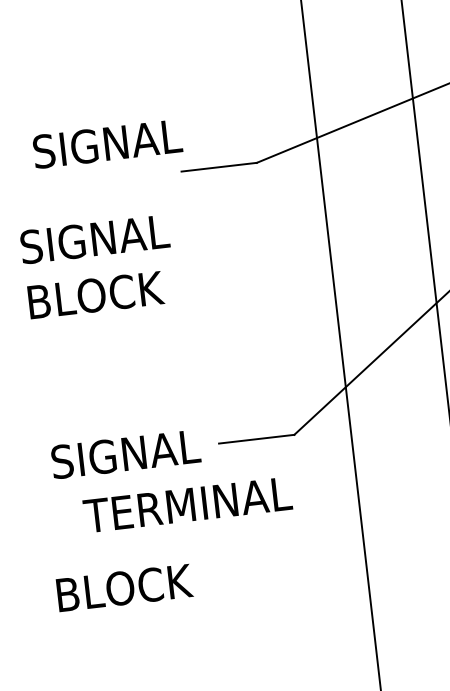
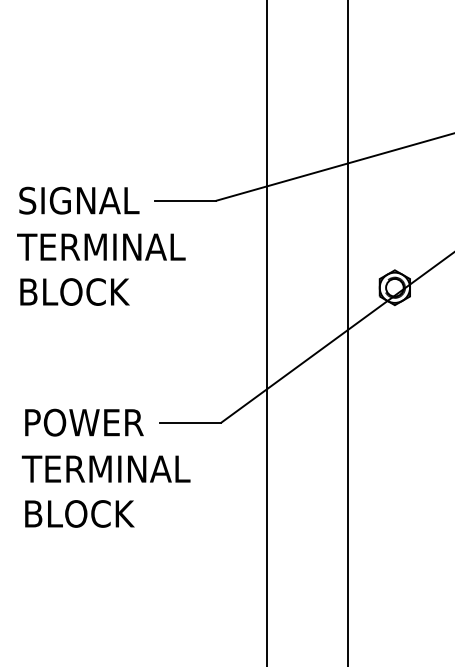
text: (107, 143) -> (79, 200), moved
text: (122, 236) -> (101, 247), SIGNAL -> TERMINAL
text: (126, 454) -> (84, 422), SIGNAL -> POWER
text: (186, 504) -> (105, 468), moved
text: (124, 587) -> (79, 513), moved

